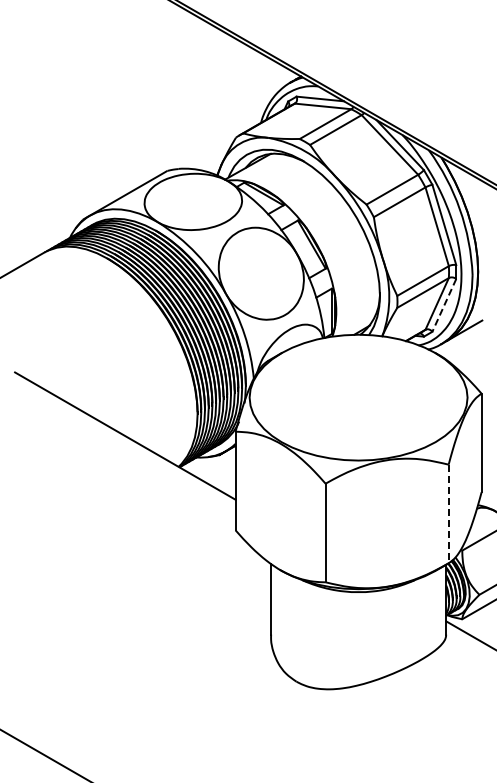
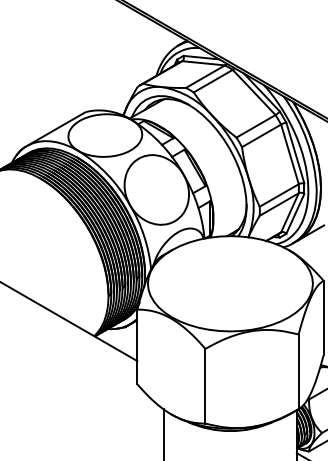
line: (444, 305) -> (295, 214), dashed -> solid
line: (448, 514) -> (298, 372), dashed -> solid

